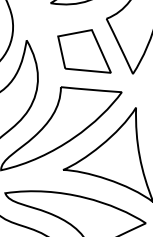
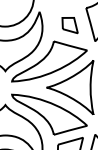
part: (83, 54) -> (69, 25), size x0.6

